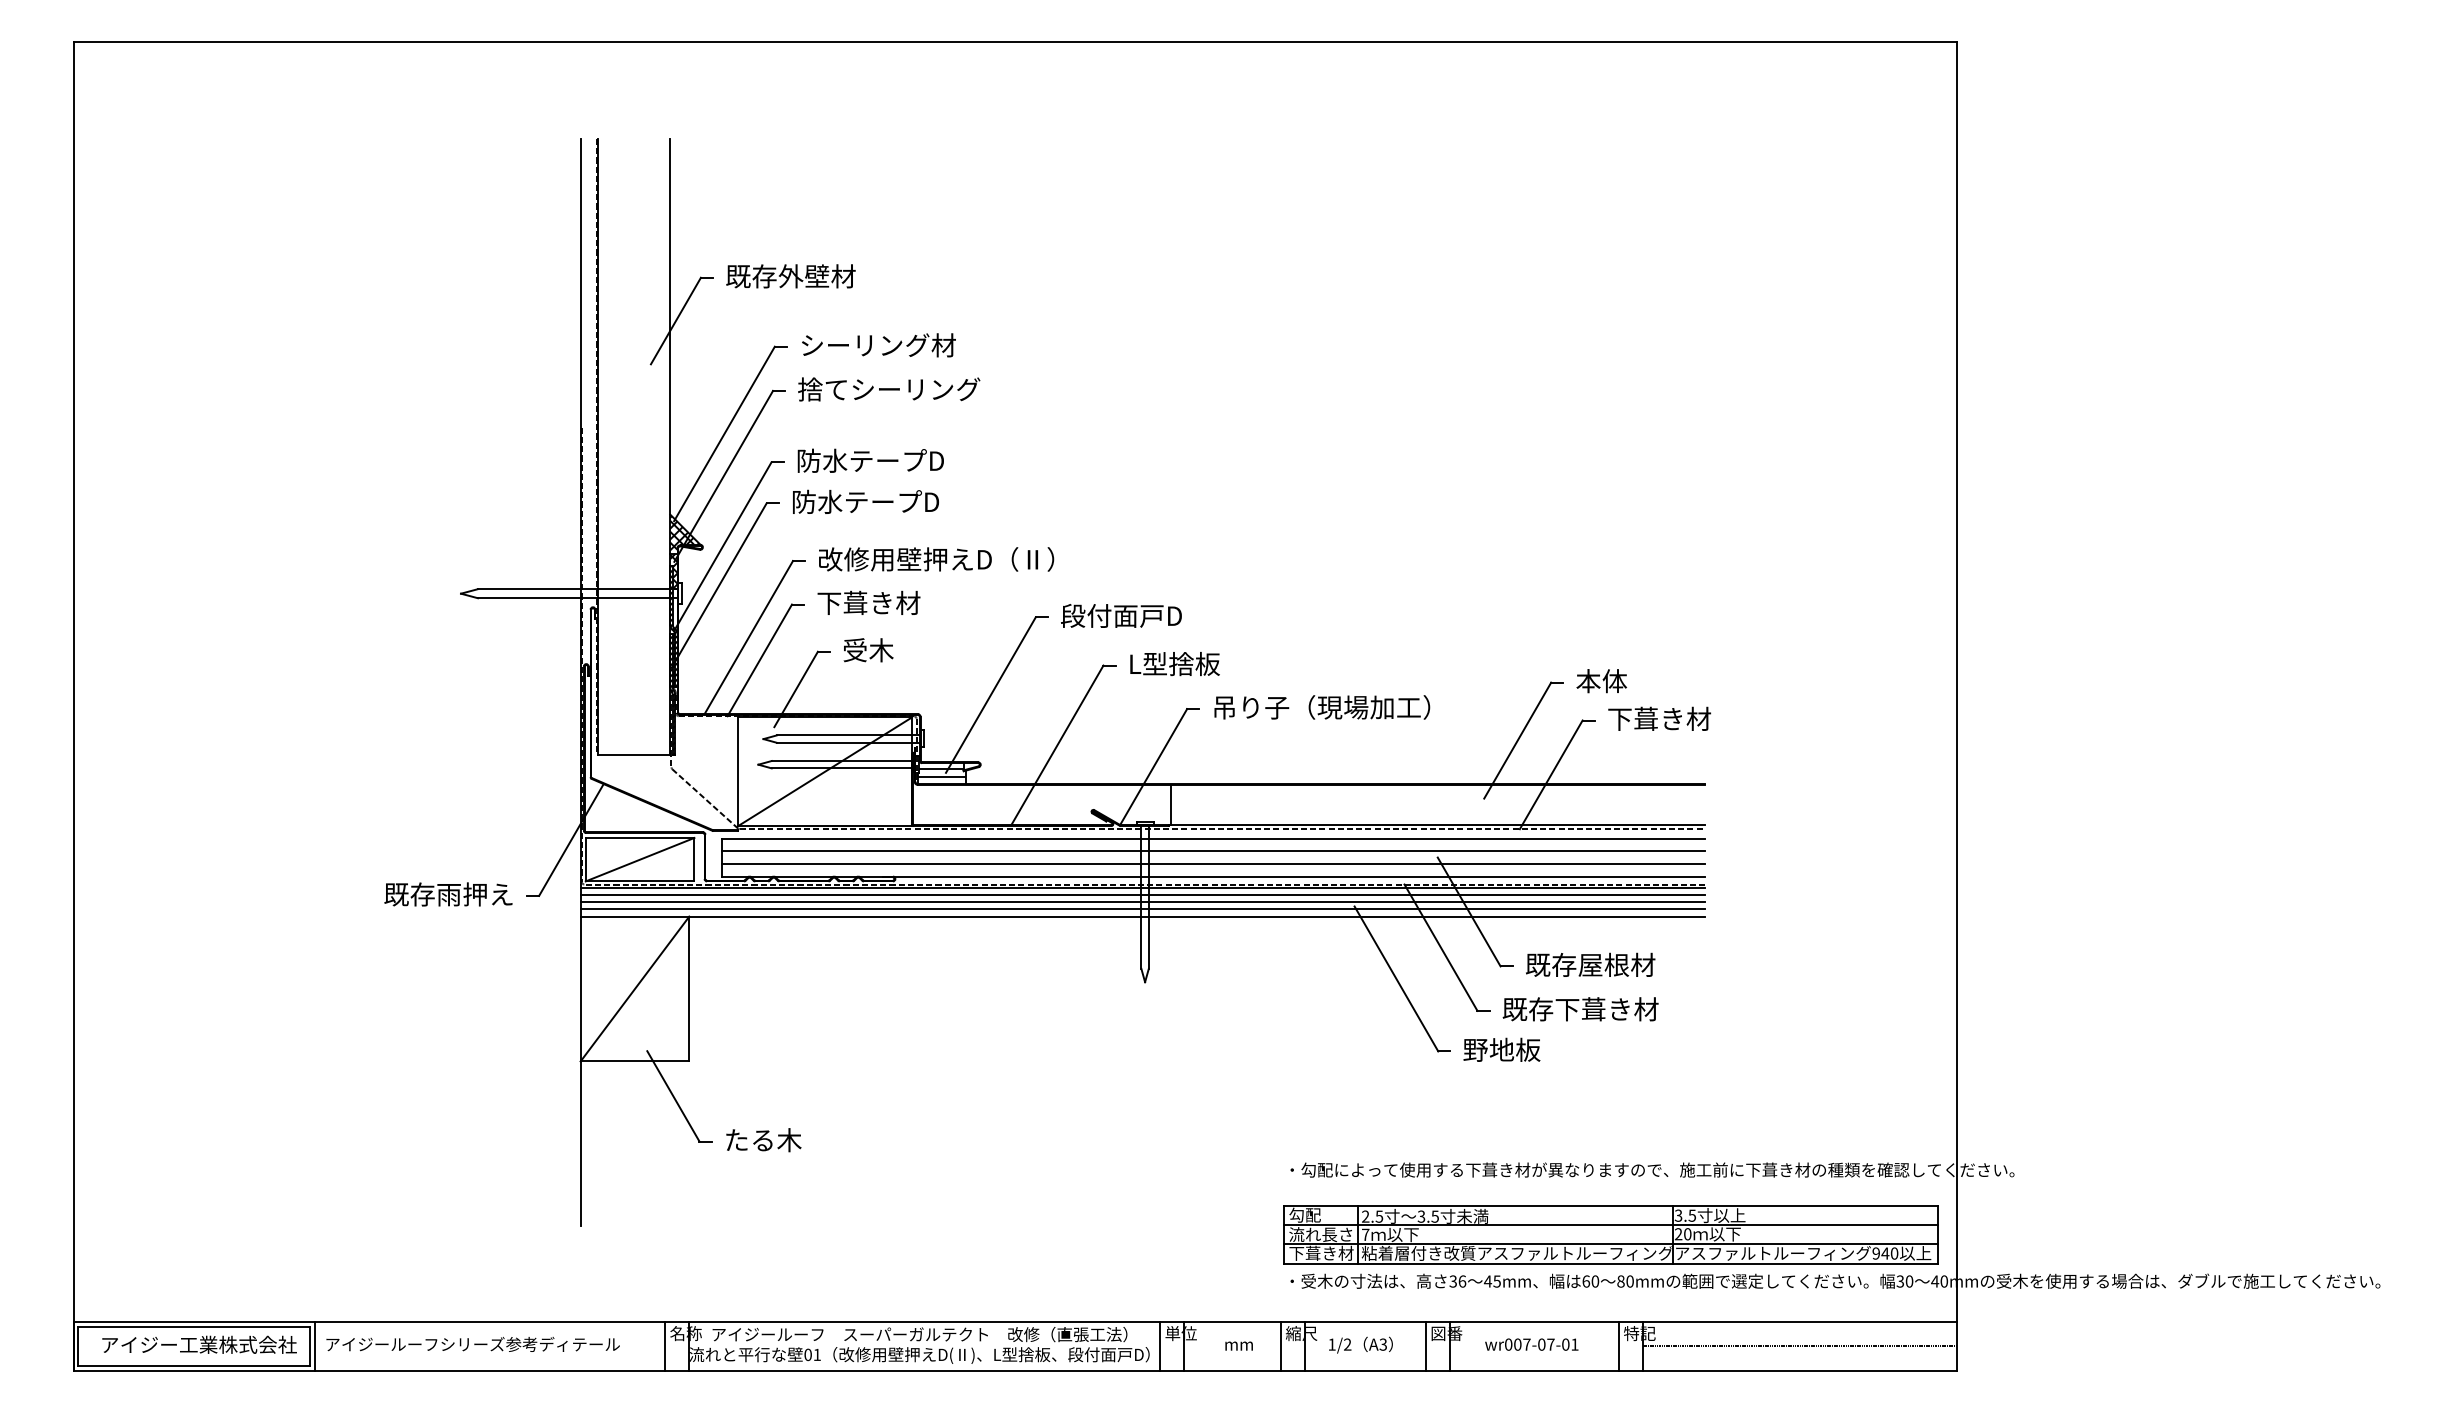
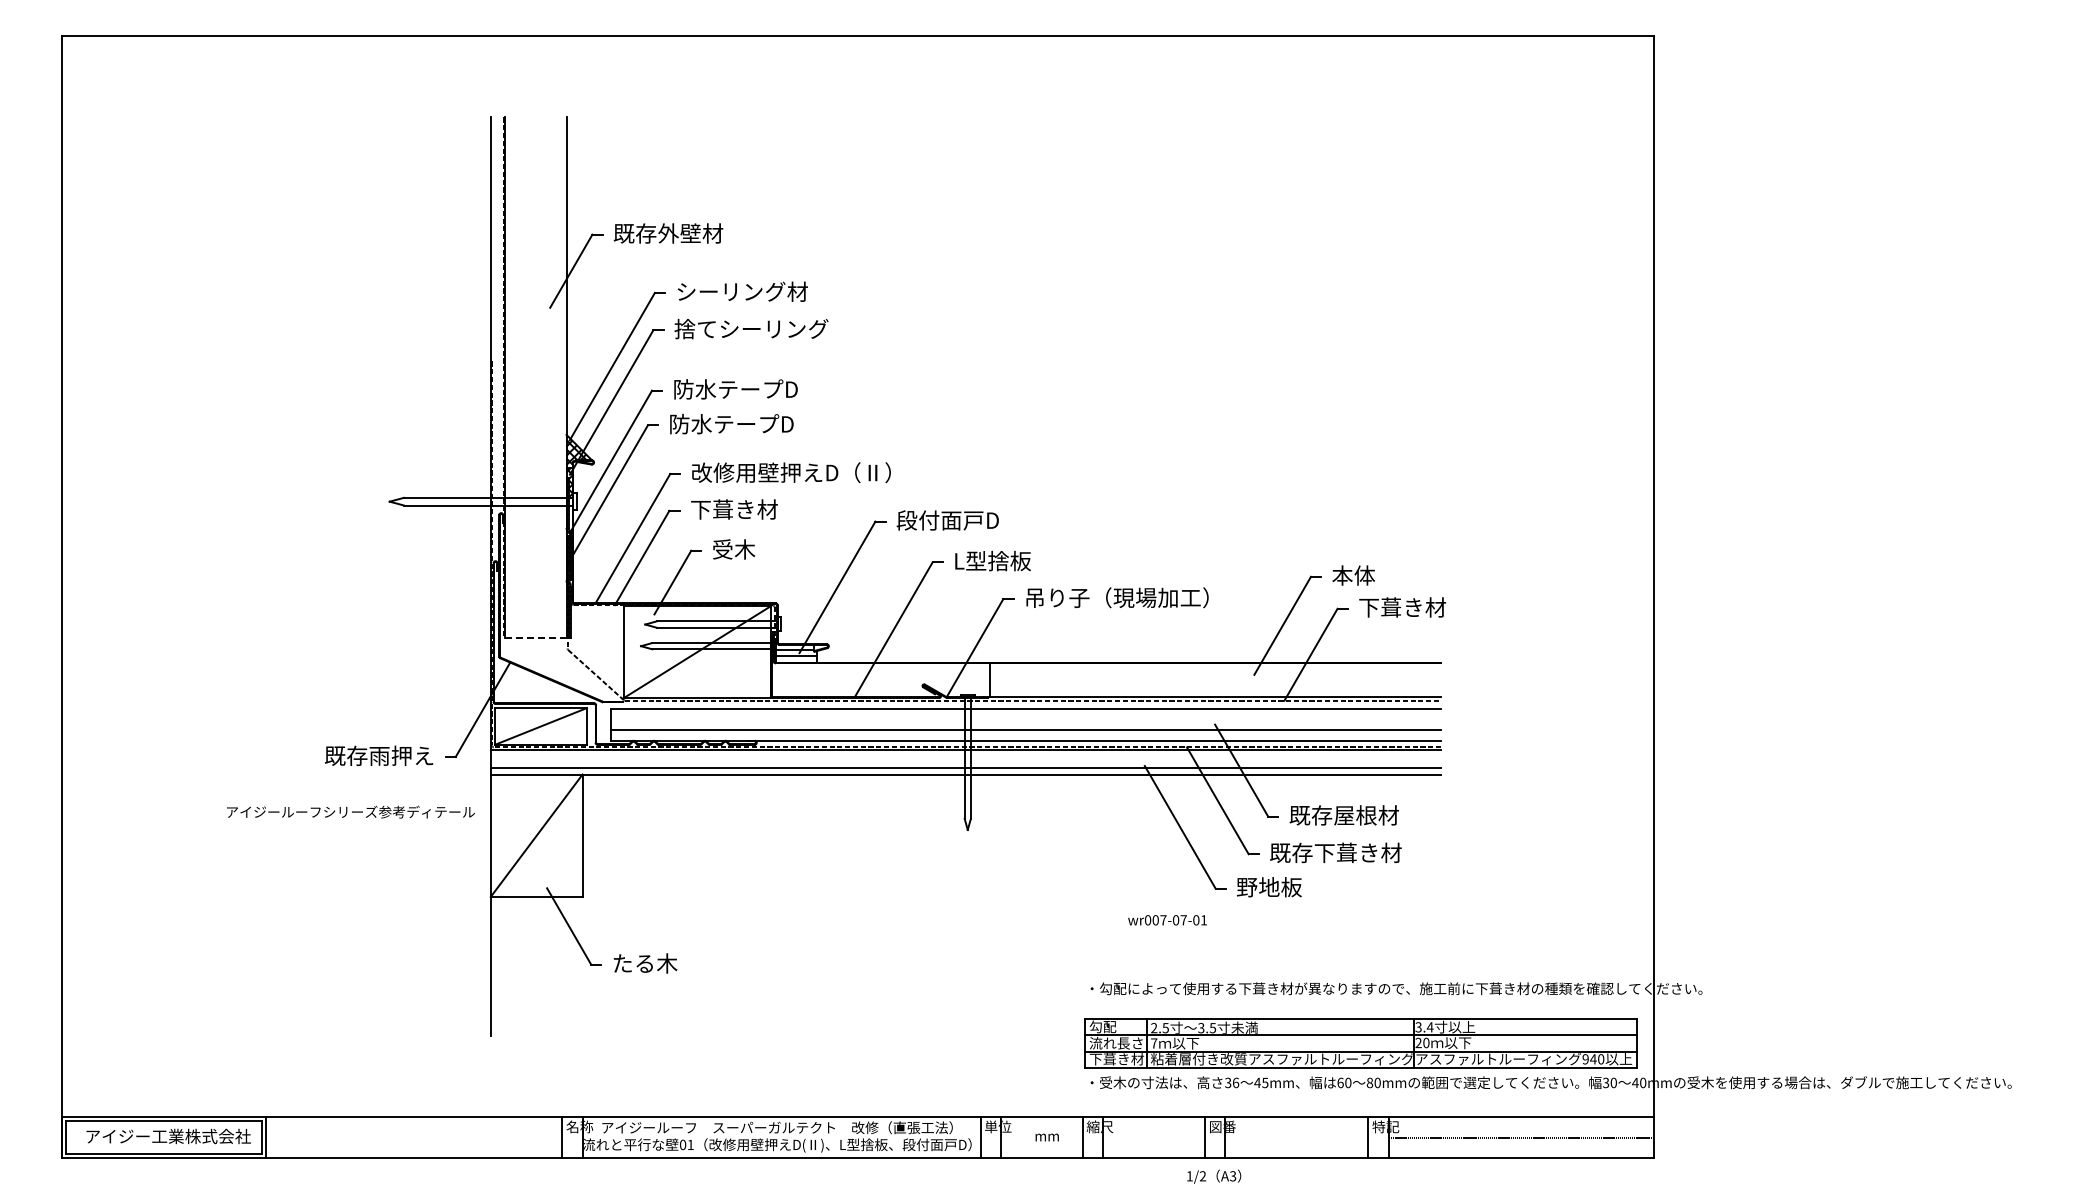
line: (633, 755) -> (535, 638), solid -> dashed
line: (1213, 851) -> (1025, 719), removed
line: (1142, 895) -> (965, 756), removed
line: (1142, 902) -> (965, 762), removed
text: (1691, 1215) -> (1429, 1027), 3.5 -> 3.4
text: (472, 1343) -> (350, 811), moved
text: (1361, 1344) -> (1214, 1176), moved
text: (1531, 1344) -> (1167, 920), moved

